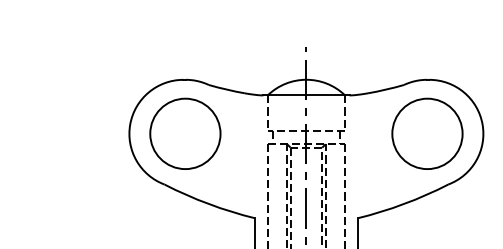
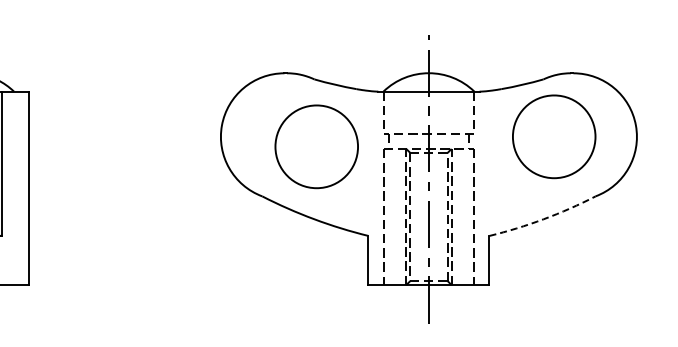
part: (185, 133) -> (316, 146), moved
part: (427, 133) -> (554, 136), moved
arc: (403, 204) -> (543, 219), solid -> dashed

